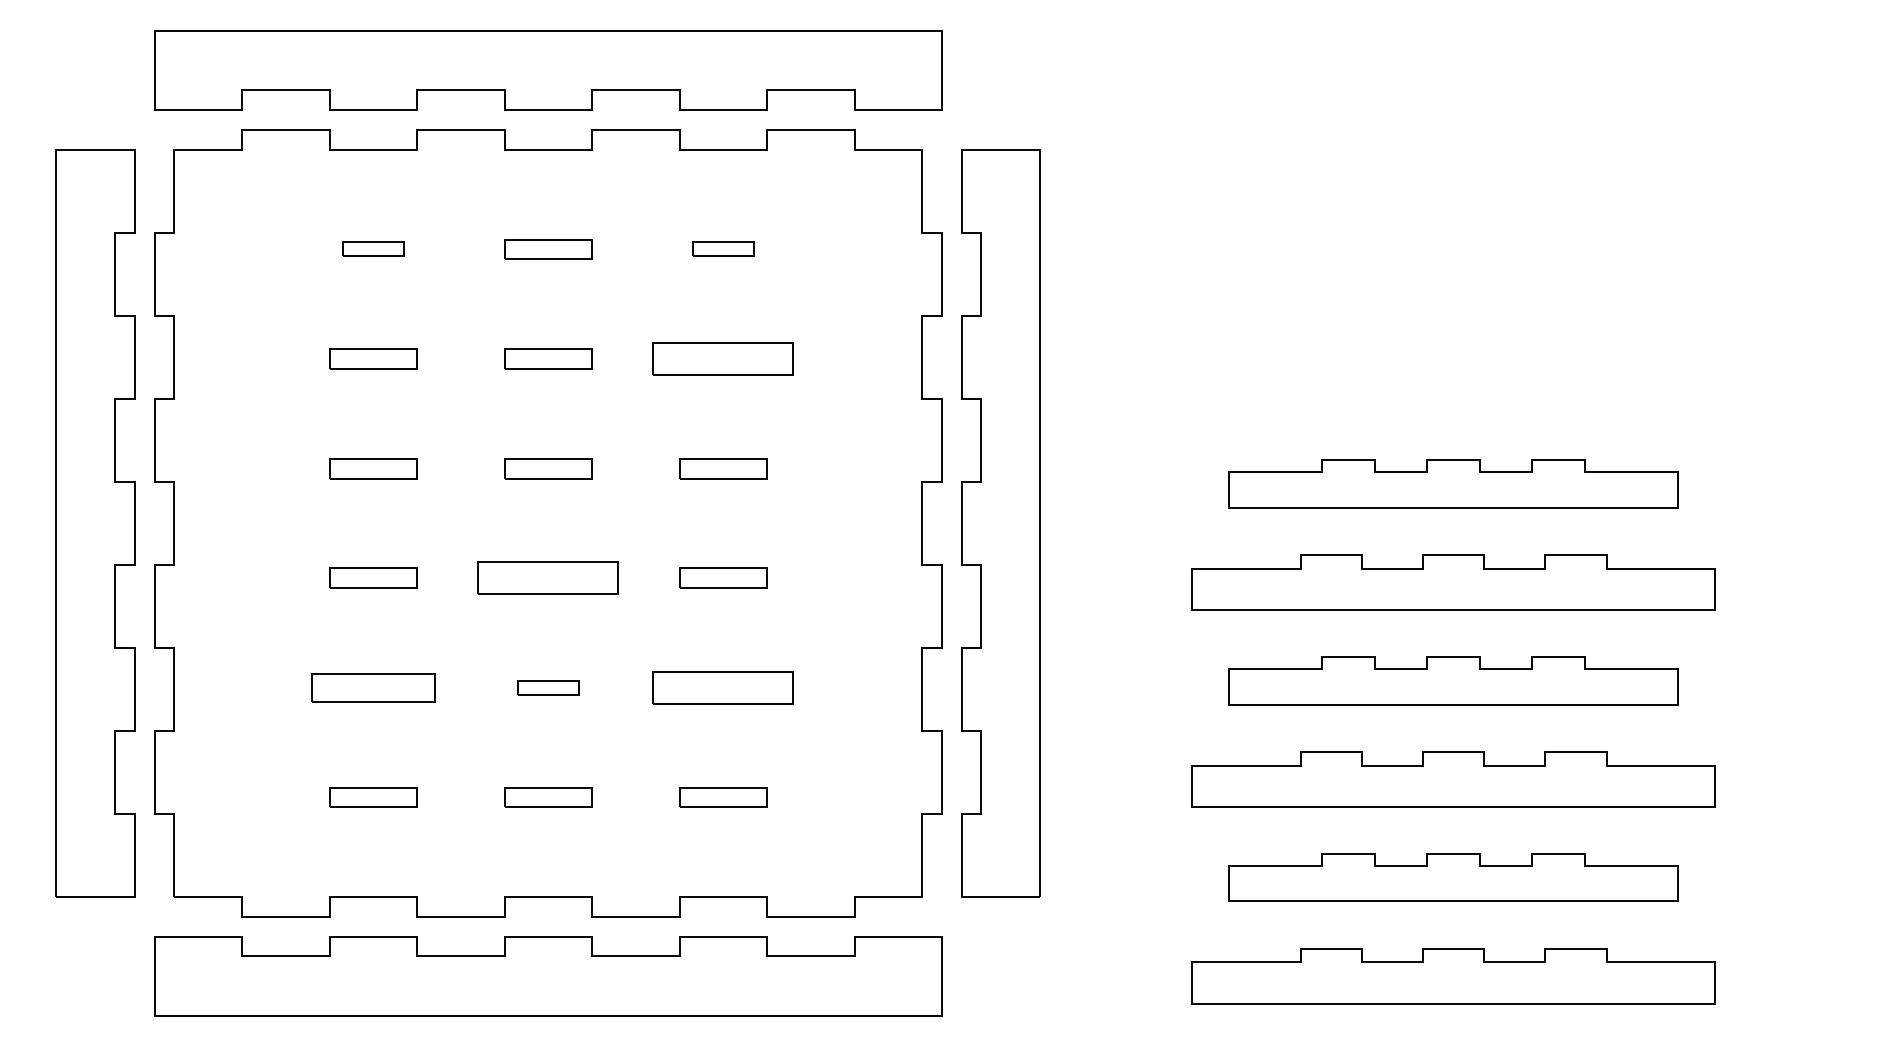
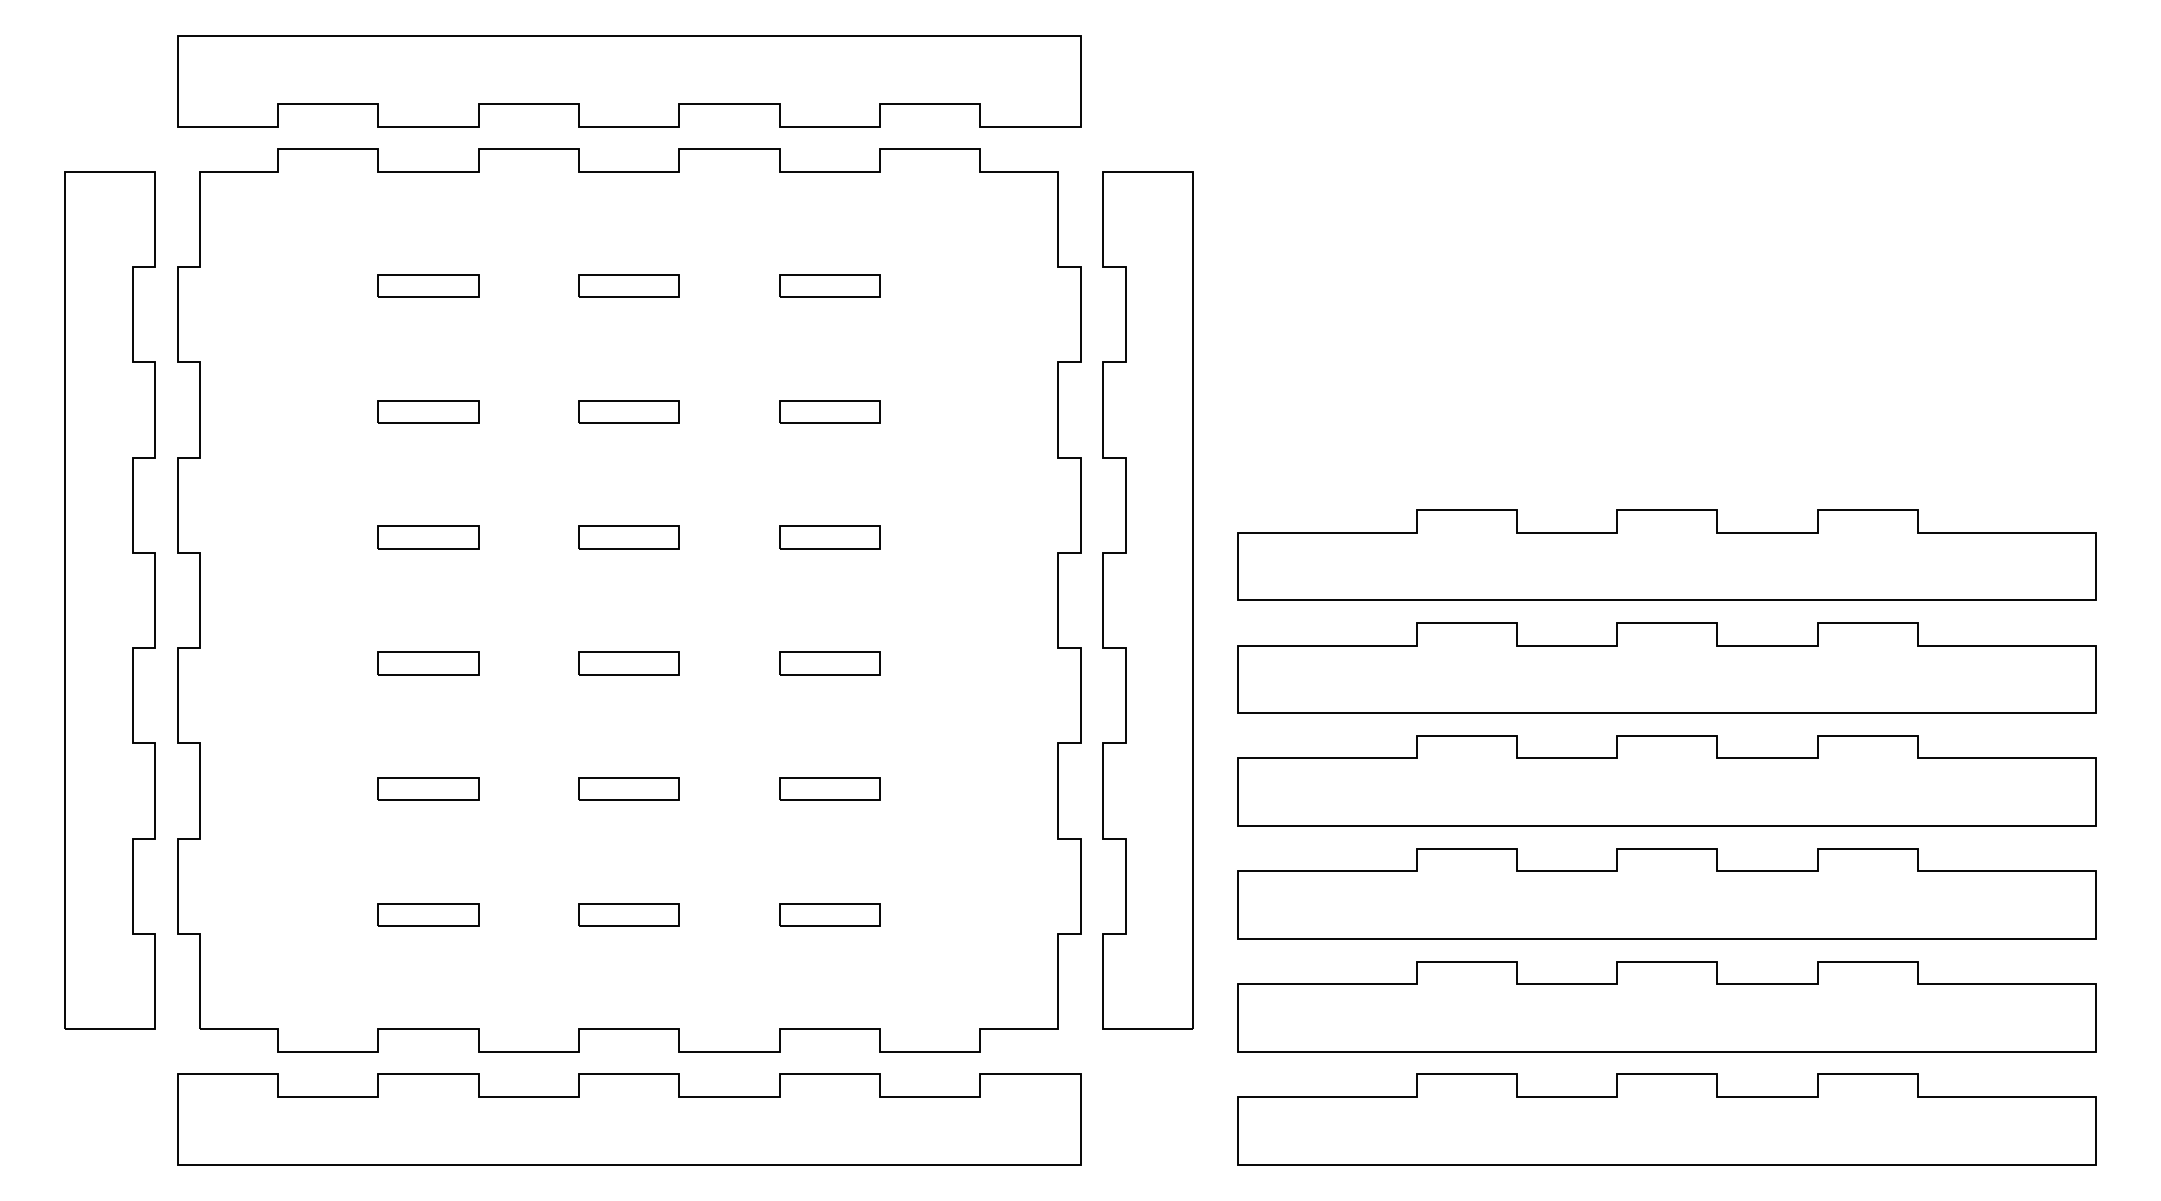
part: (373, 248) -> (428, 285), size x1.43
part: (723, 248) -> (829, 285), size x1.43
part: (723, 358) -> (829, 411), size x0.62
part: (1452, 483) -> (1666, 554), size x1.67
part: (547, 578) -> (628, 663), size x0.62
part: (1452, 581) -> (1666, 667), size x1.43
part: (1452, 680) -> (1666, 780), size x1.67
part: (373, 687) -> (428, 788), size x0.71
part: (547, 687) -> (628, 788), size x1.43
part: (723, 687) -> (829, 788), size x0.62
part: (1452, 778) -> (1666, 893), size x1.43
part: (1452, 877) -> (1666, 1006), size x1.67
part: (1452, 976) -> (1666, 1119), size x1.43

